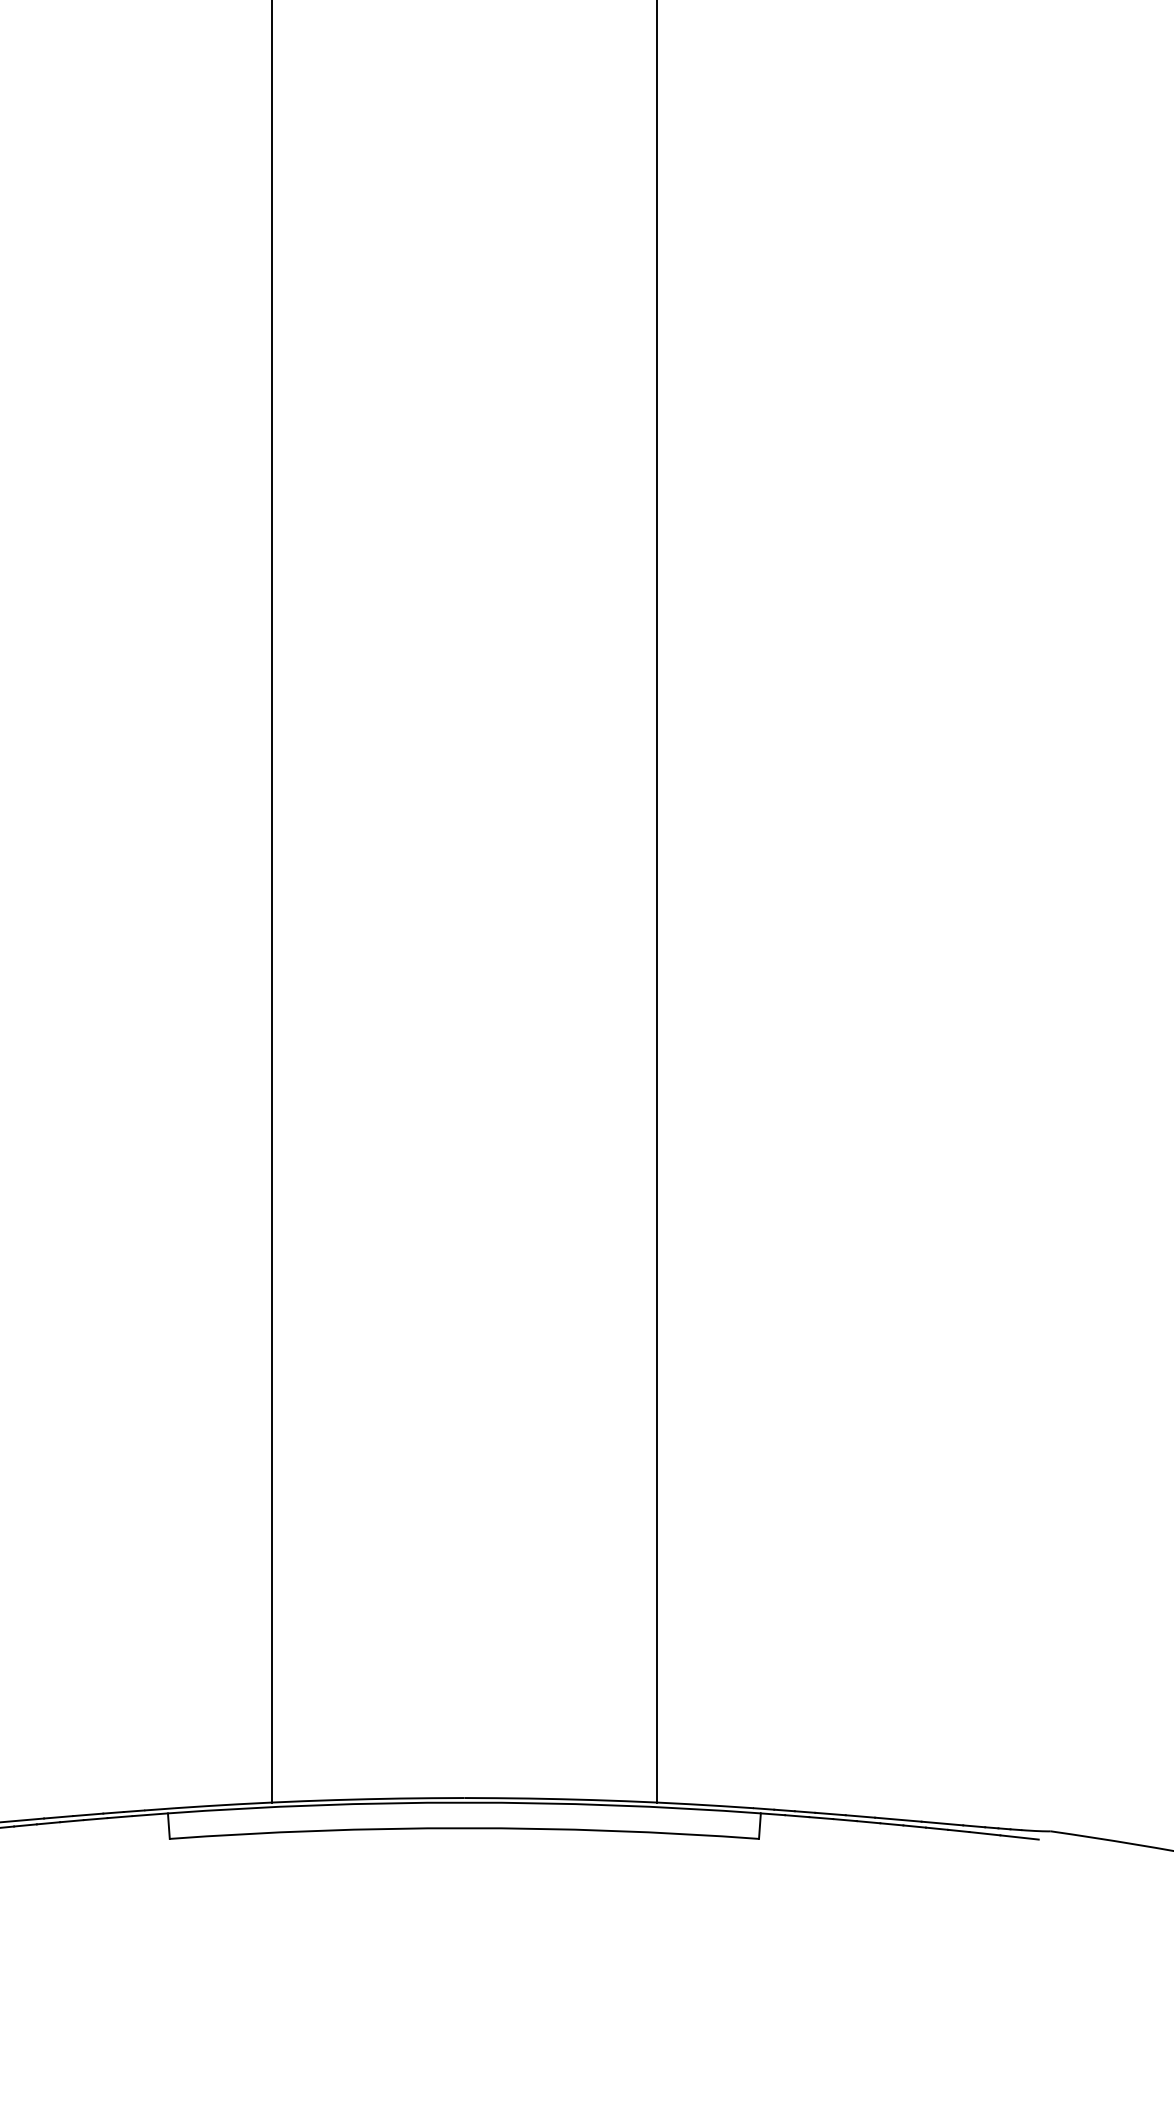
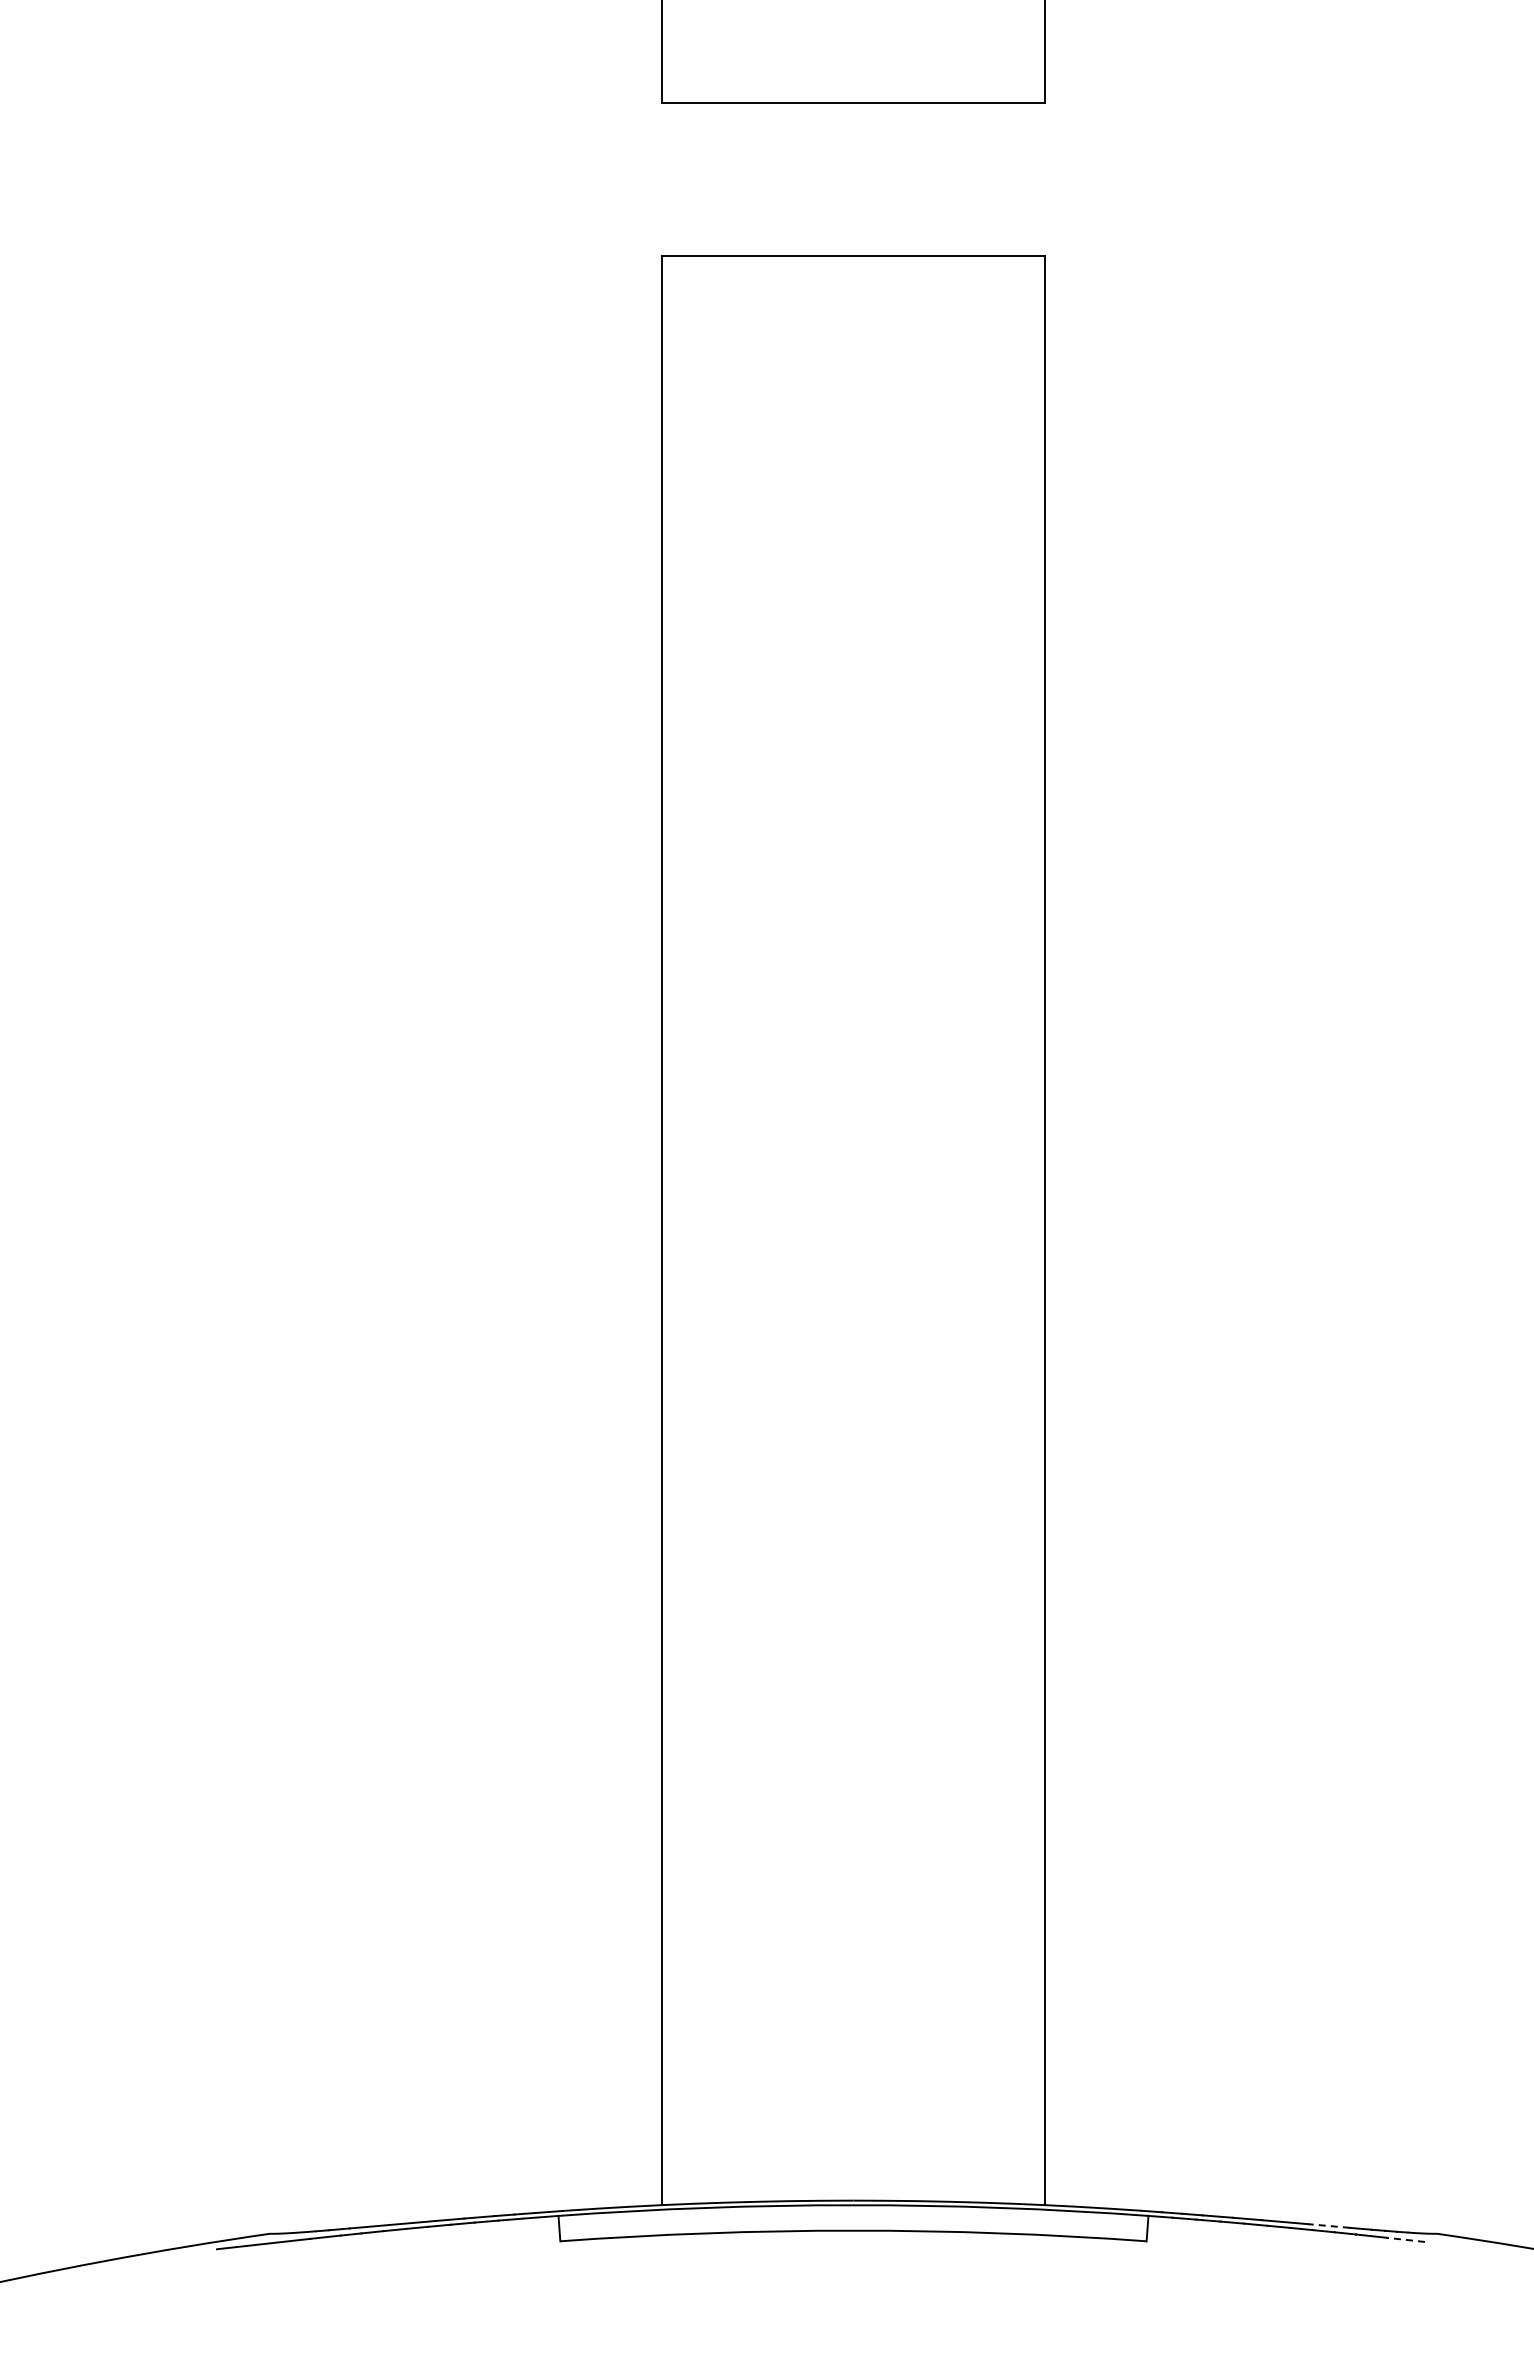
line: (942, 1824) -> (1329, 2226), solid -> dashed
line: (1019, 1837) -> (1405, 2239), solid -> dashed

